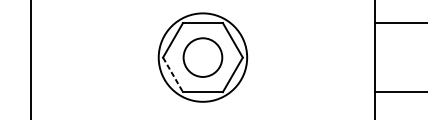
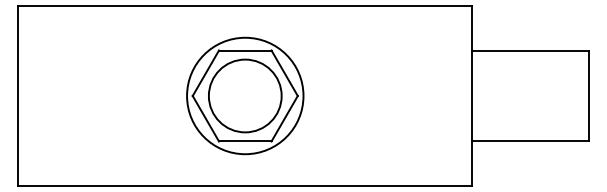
circle: (202, 57) -> (244, 95), size x1.43
line: (173, 75) -> (206, 119), dashed -> solid

